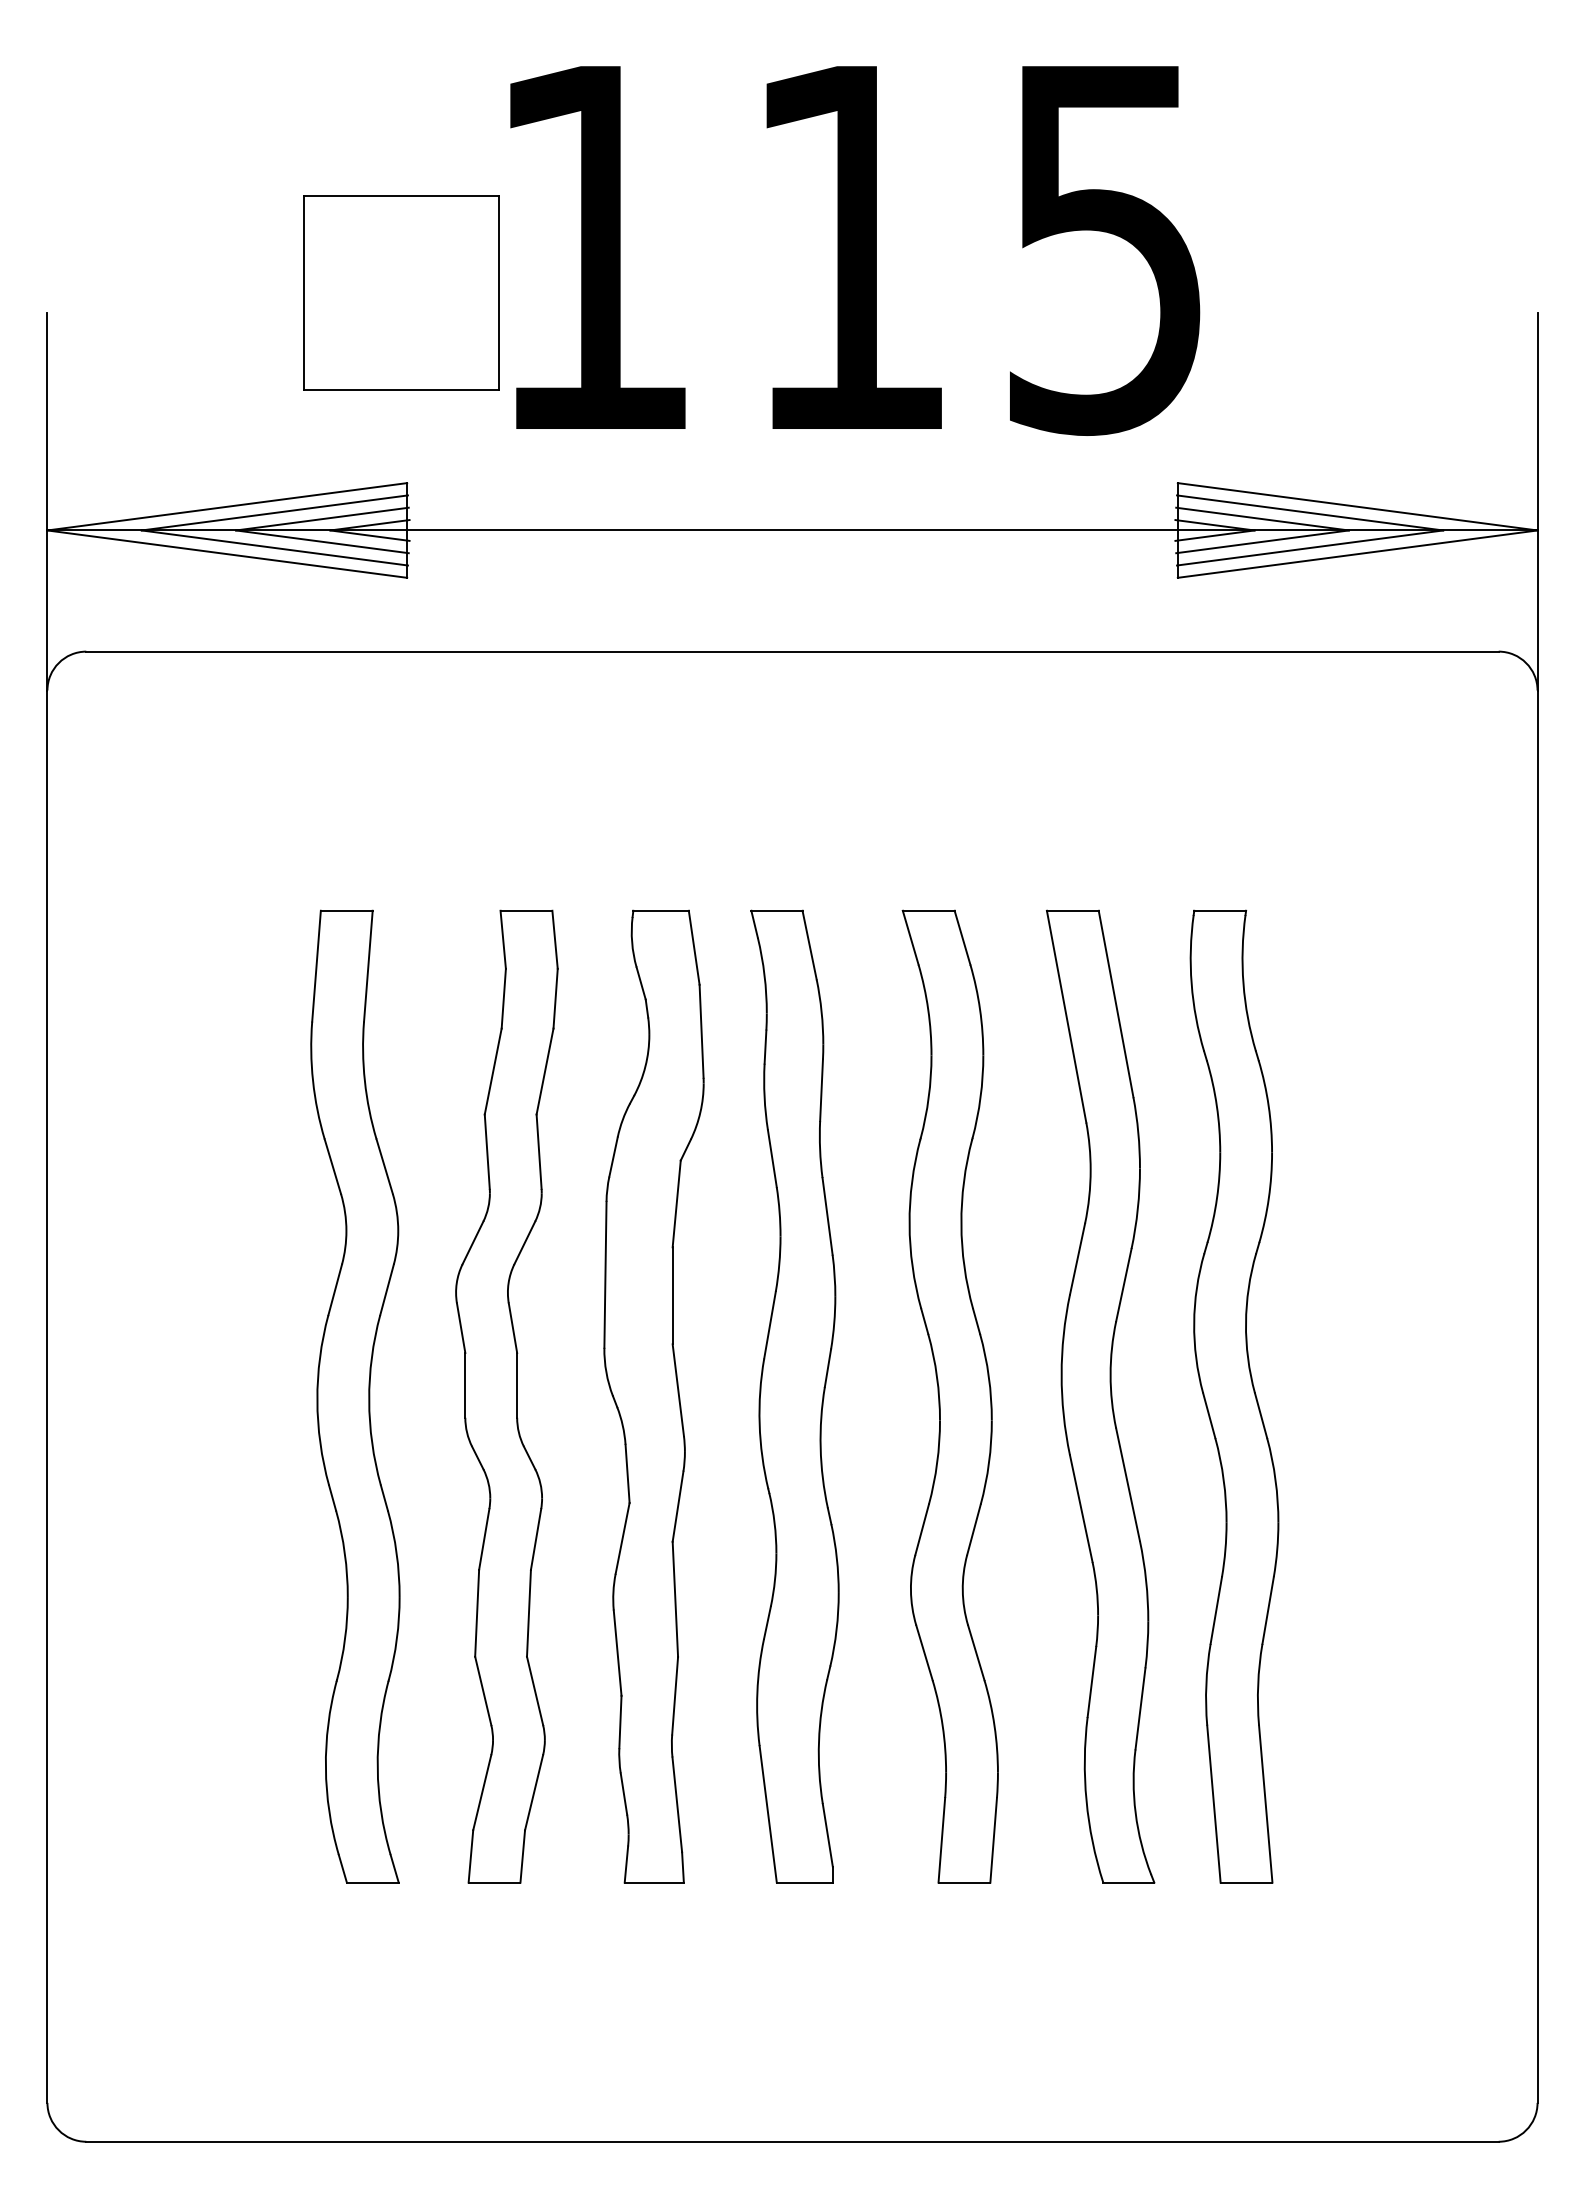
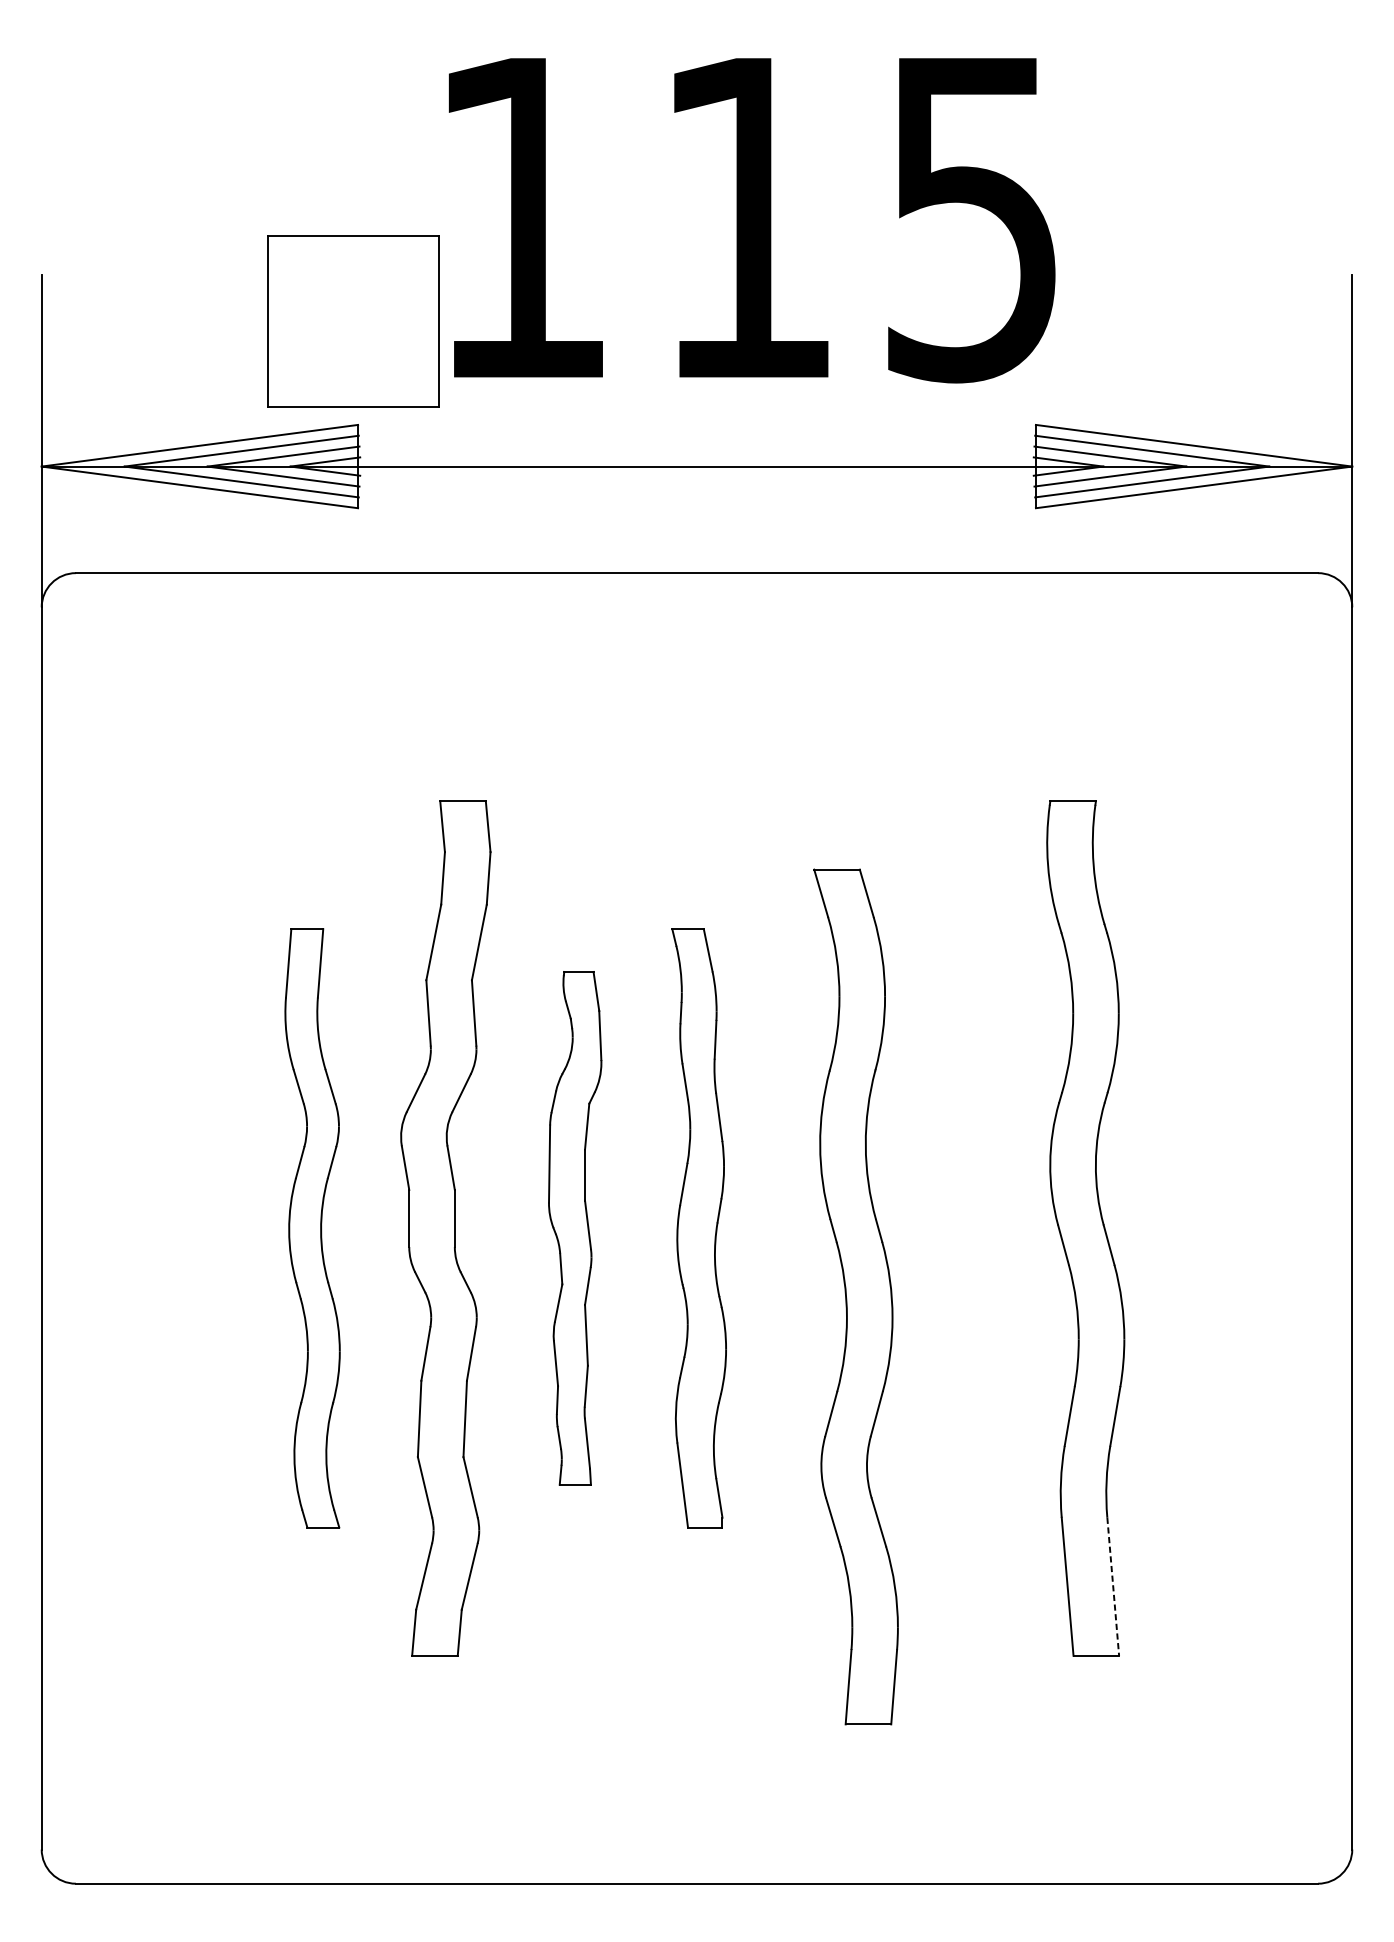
part: (401, 292) -> (353, 321), moved
part: (355, 1396) -> (312, 1228), size x0.7
part: (653, 1396) -> (574, 1228), size x0.6
part: (794, 1396) -> (698, 1228), size x0.7
part: (949, 1396) -> (855, 1296), moved
part: (1100, 1396) -> (967, 1228), removed
line: (1265, 1804) -> (1113, 1587), solid -> dashed

